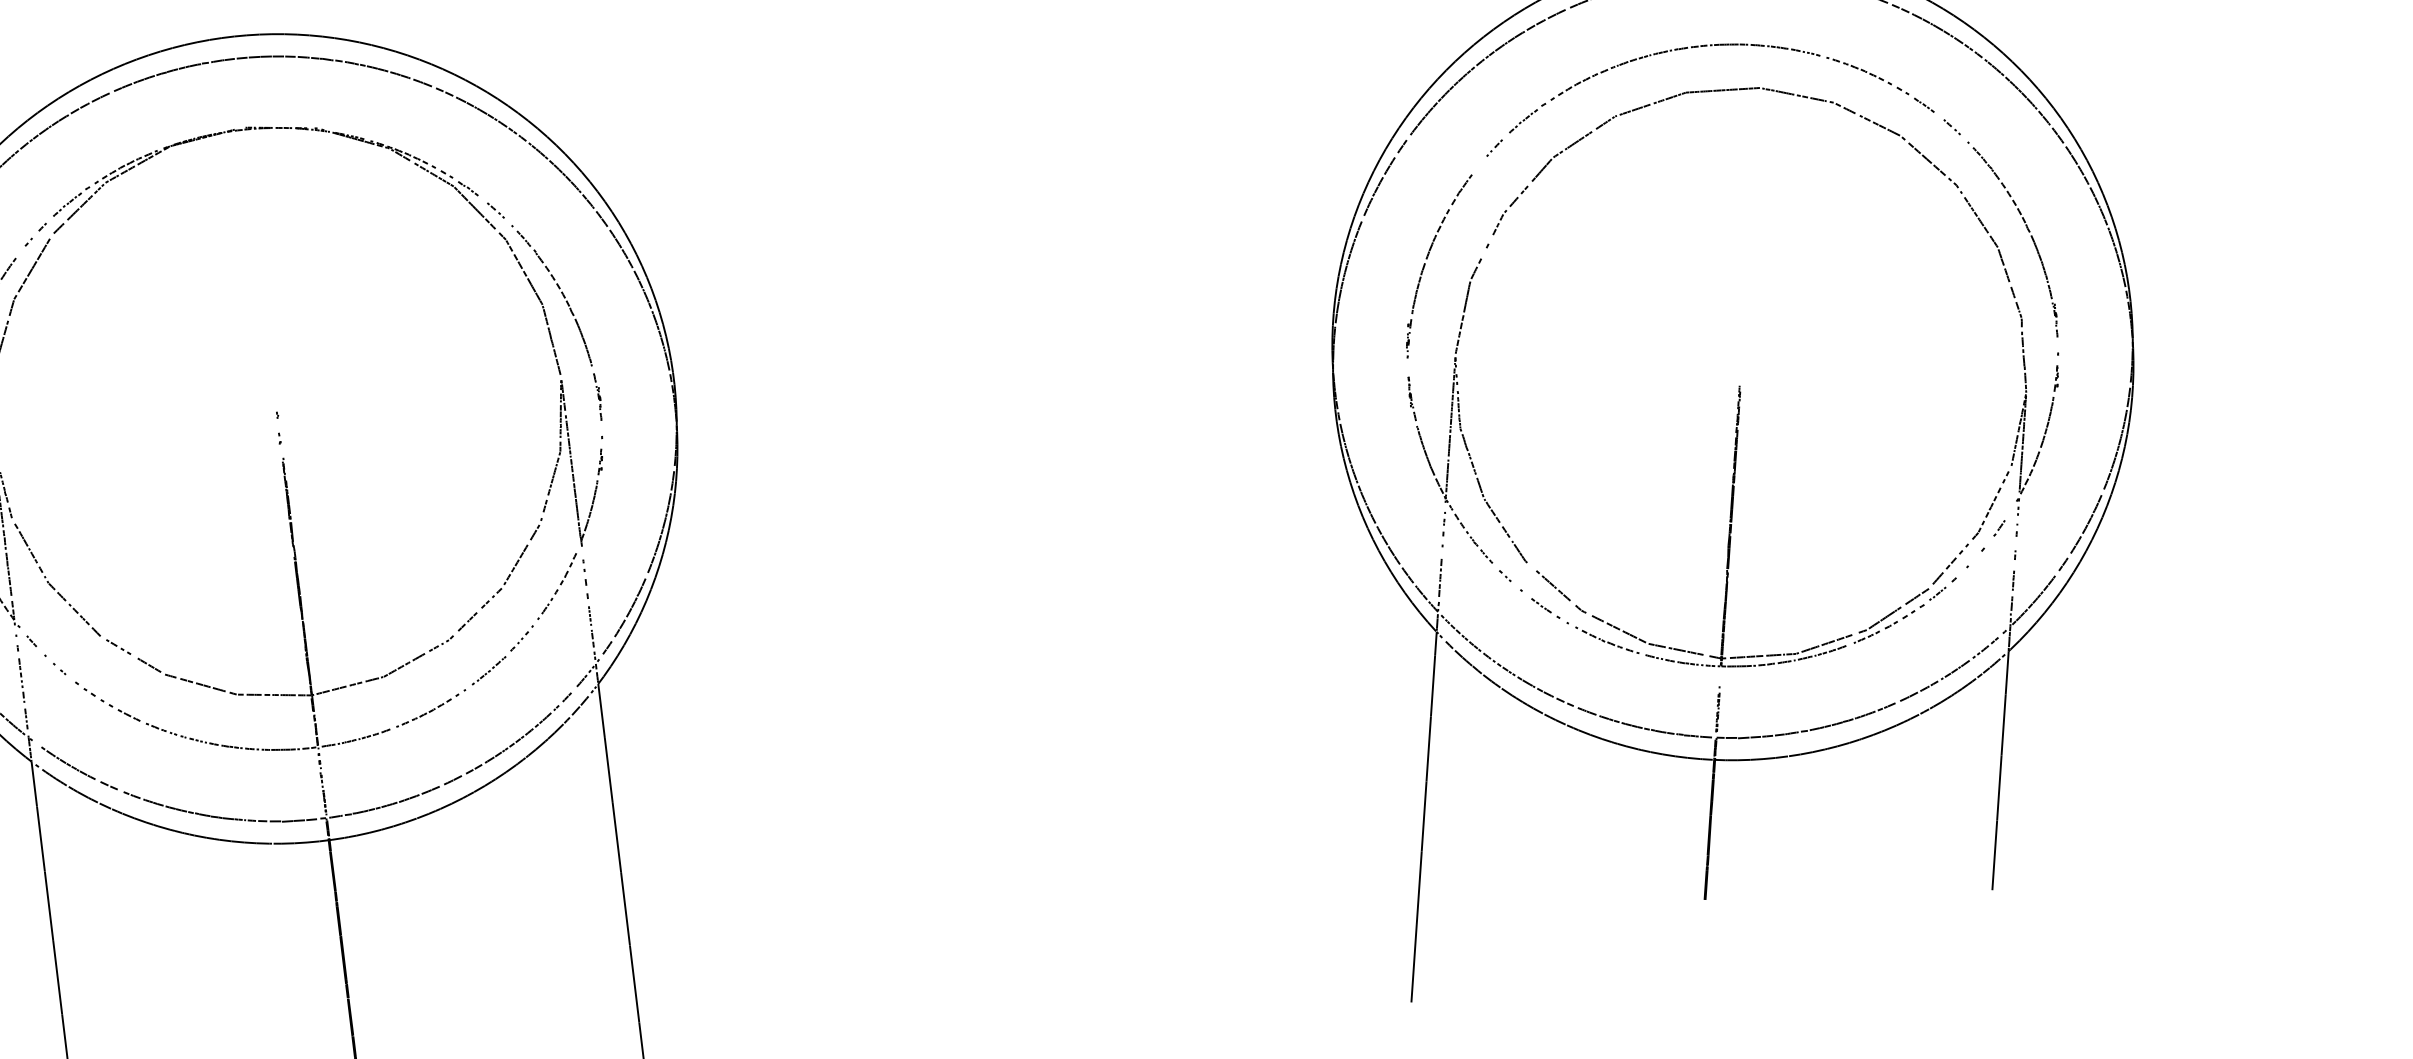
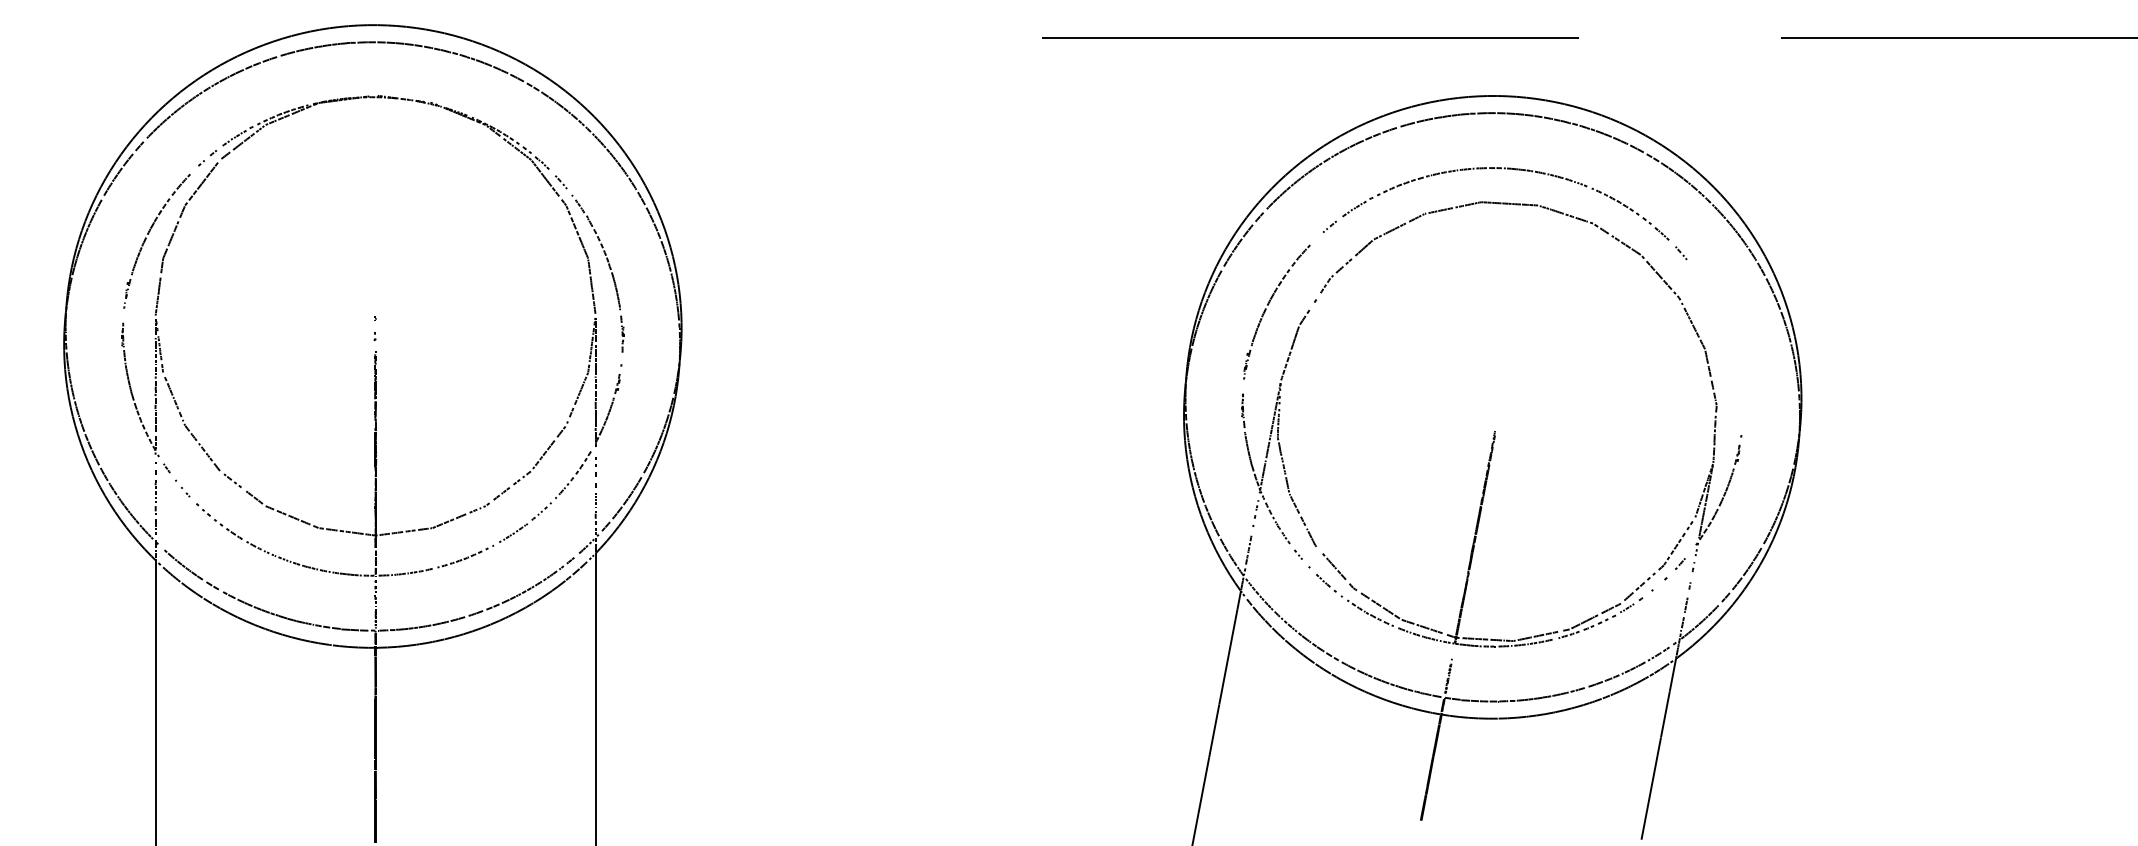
part: (2027, 232) -> (1729, 340), removed

